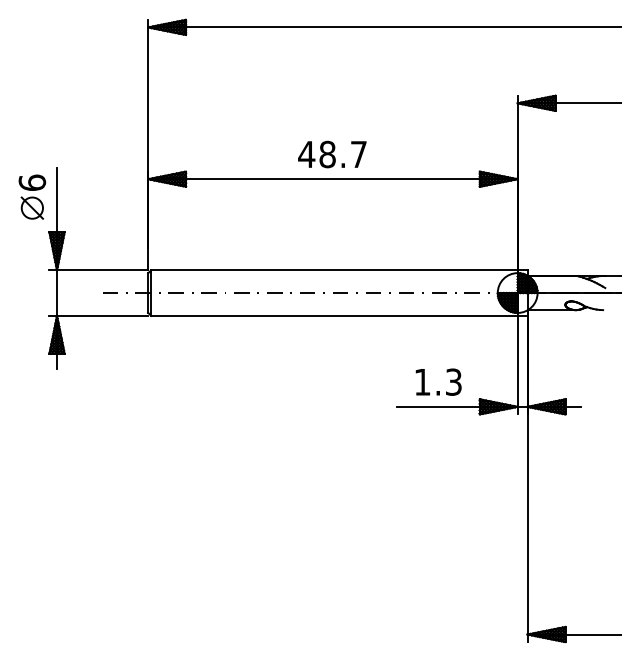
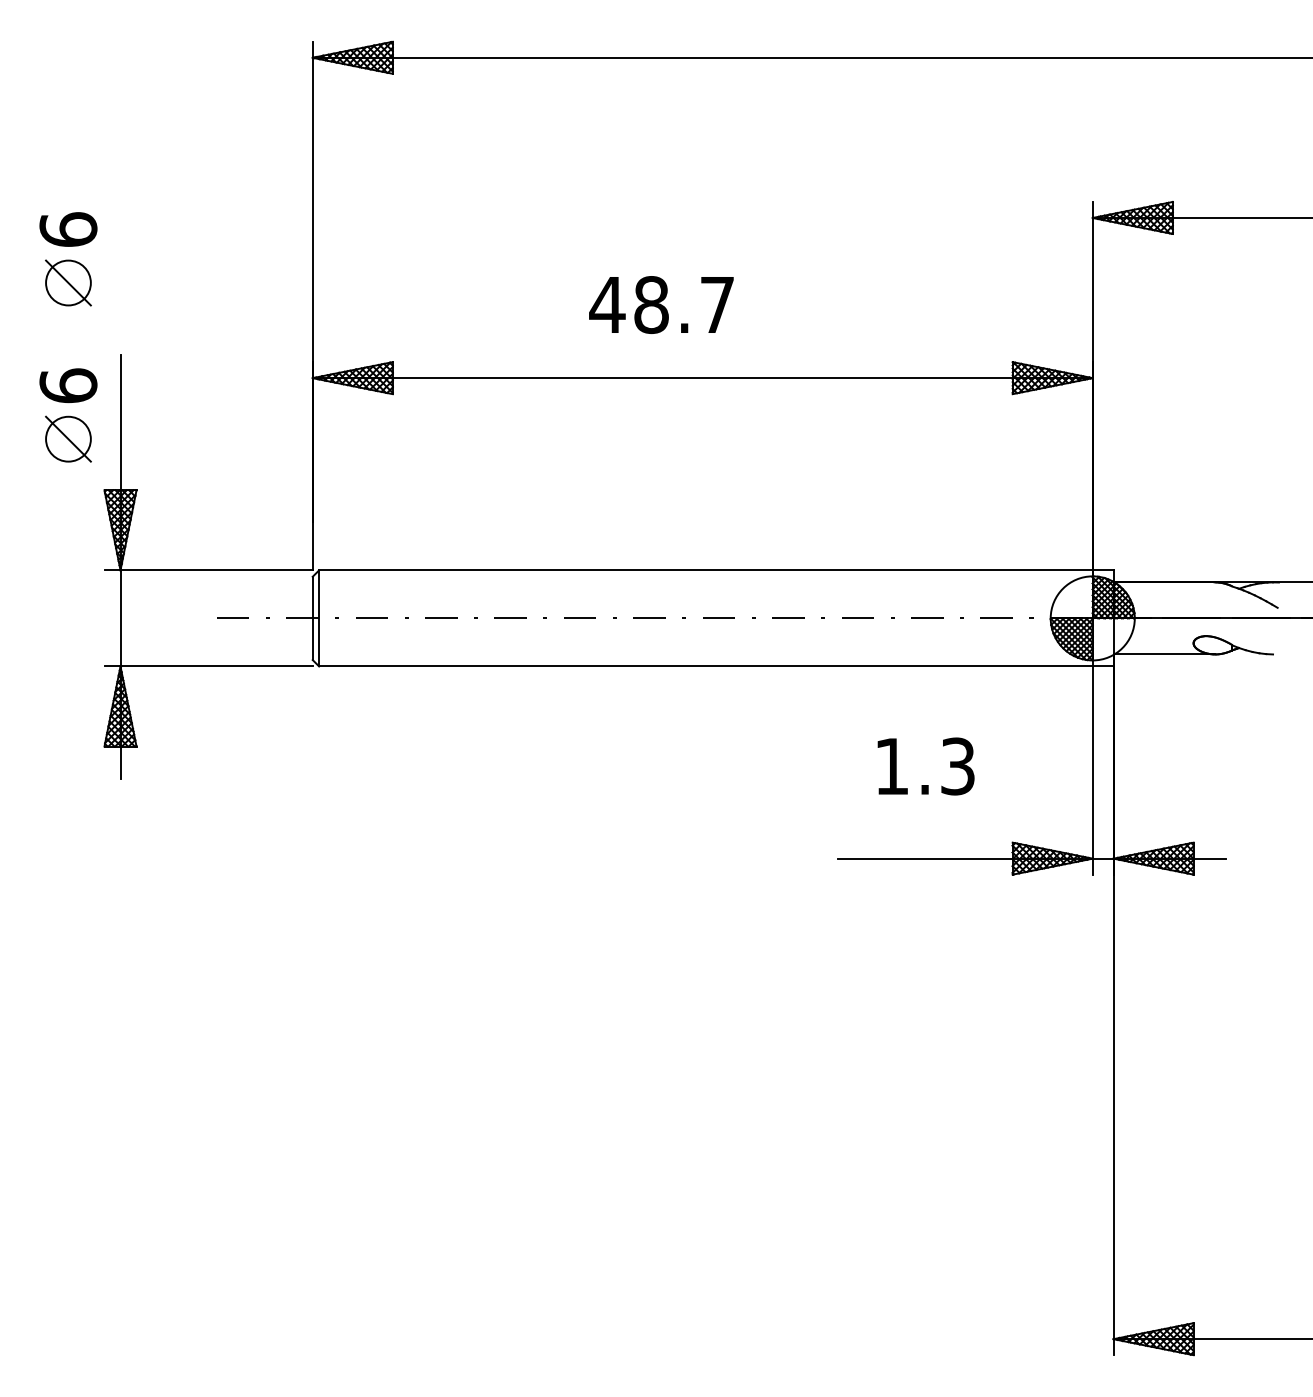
part: (32, 122) -> (68, 258), added
text: (332, 154) -> (661, 304), moved
text: (438, 381) -> (925, 764), moved

